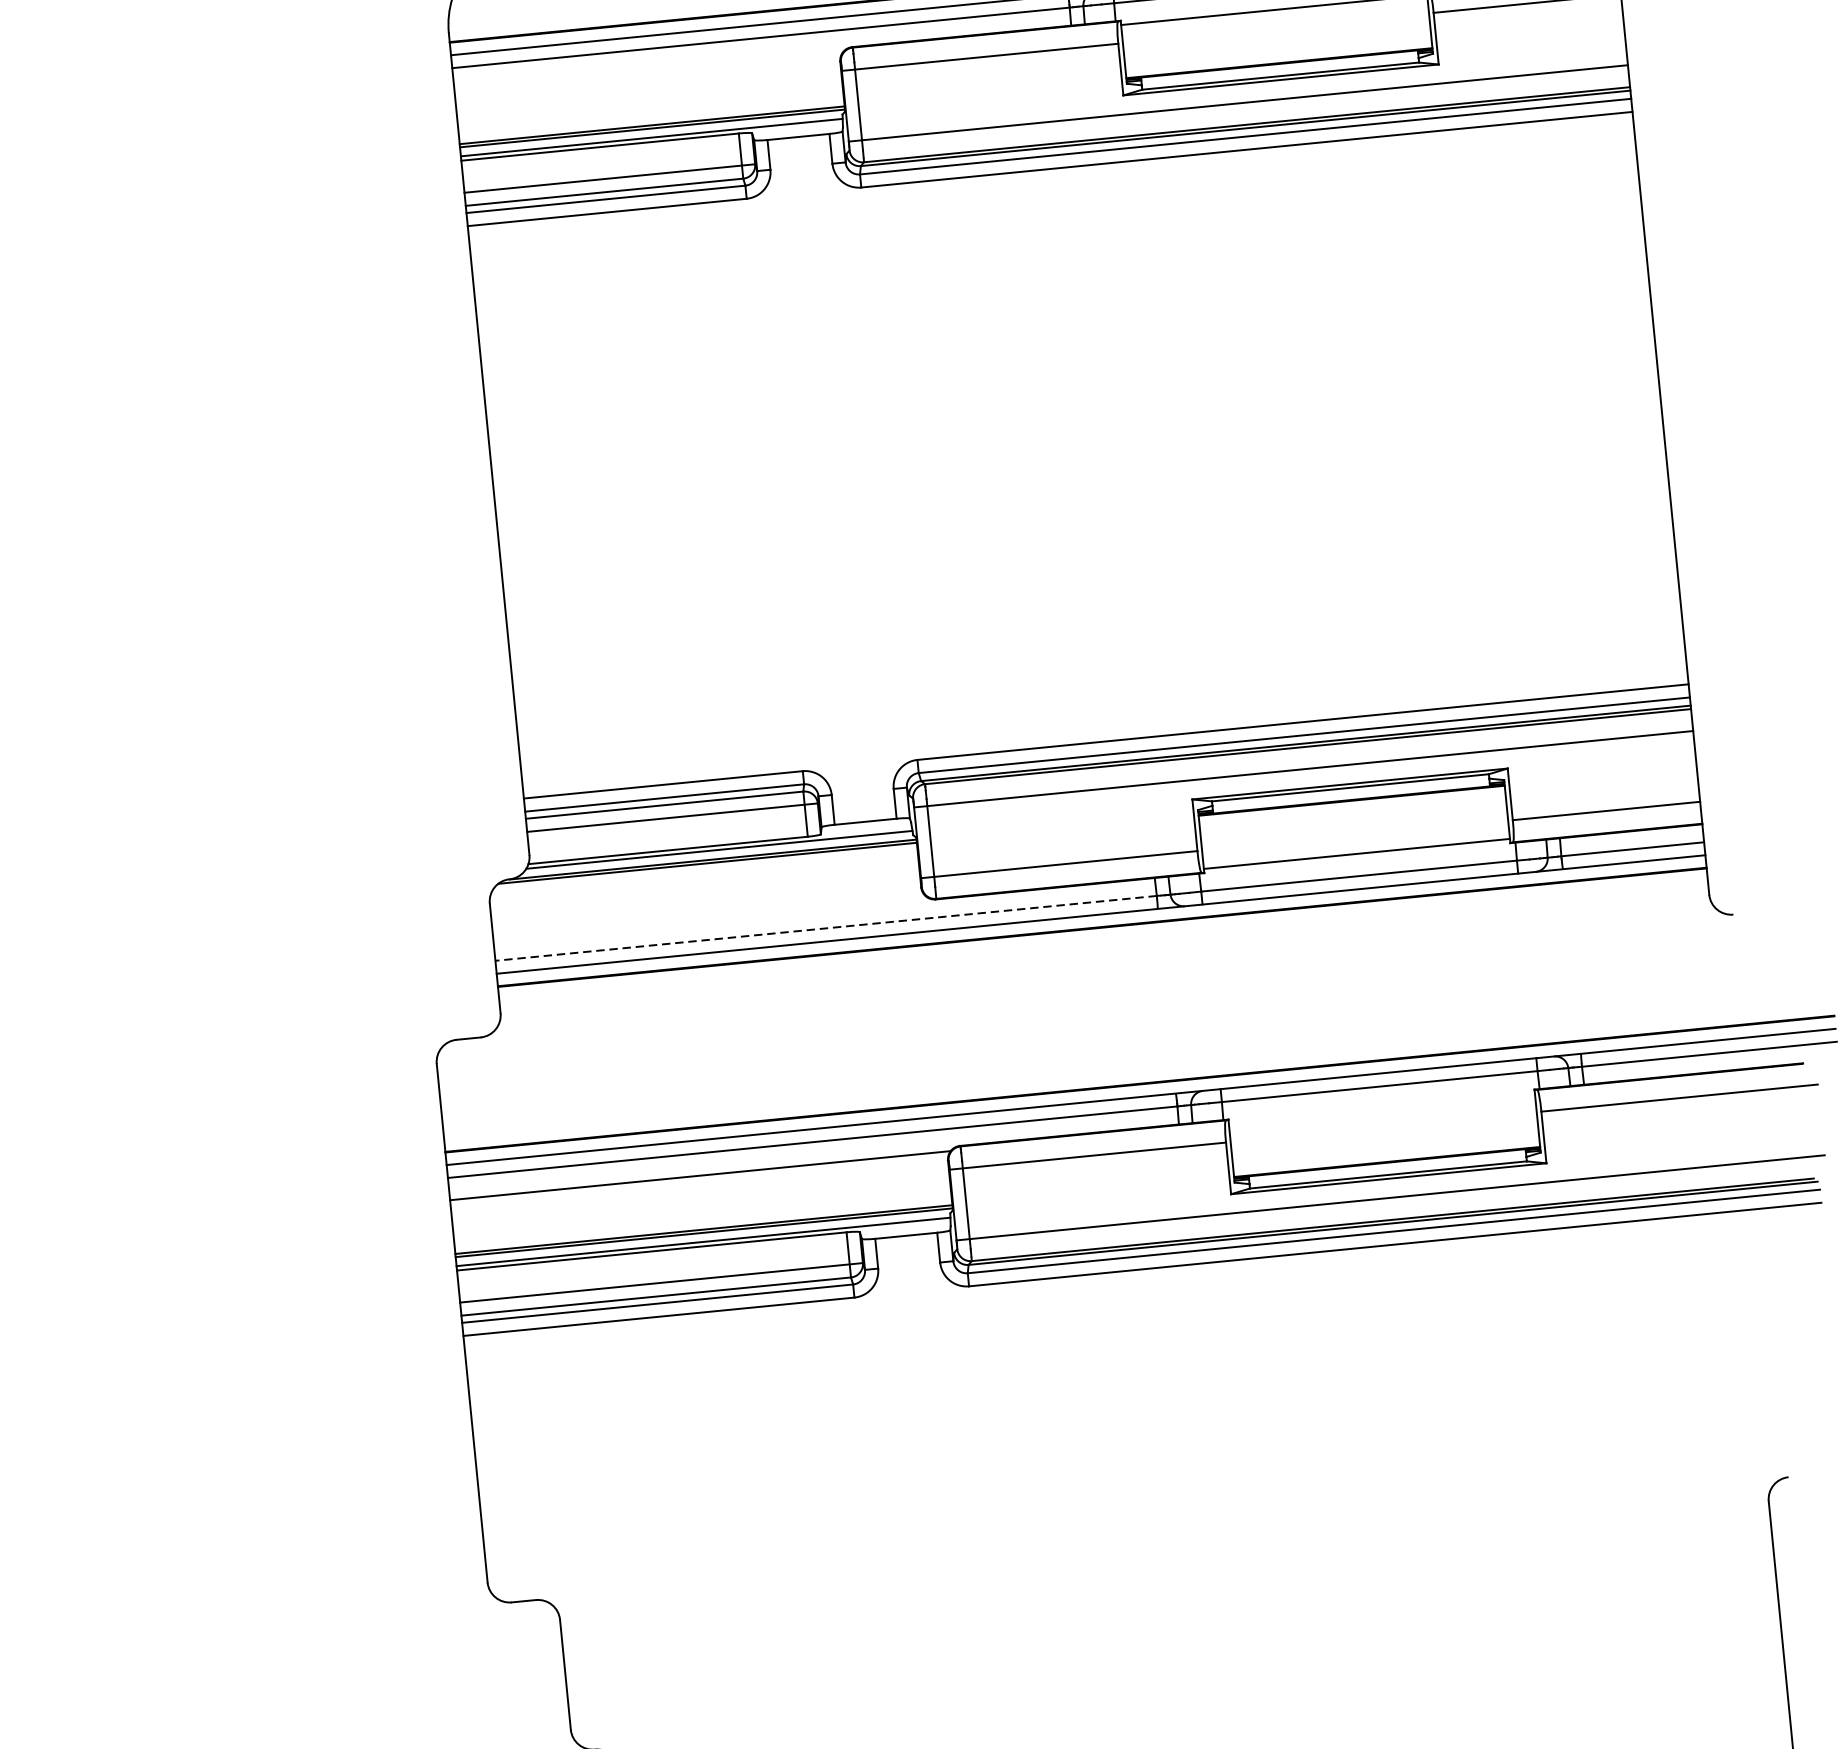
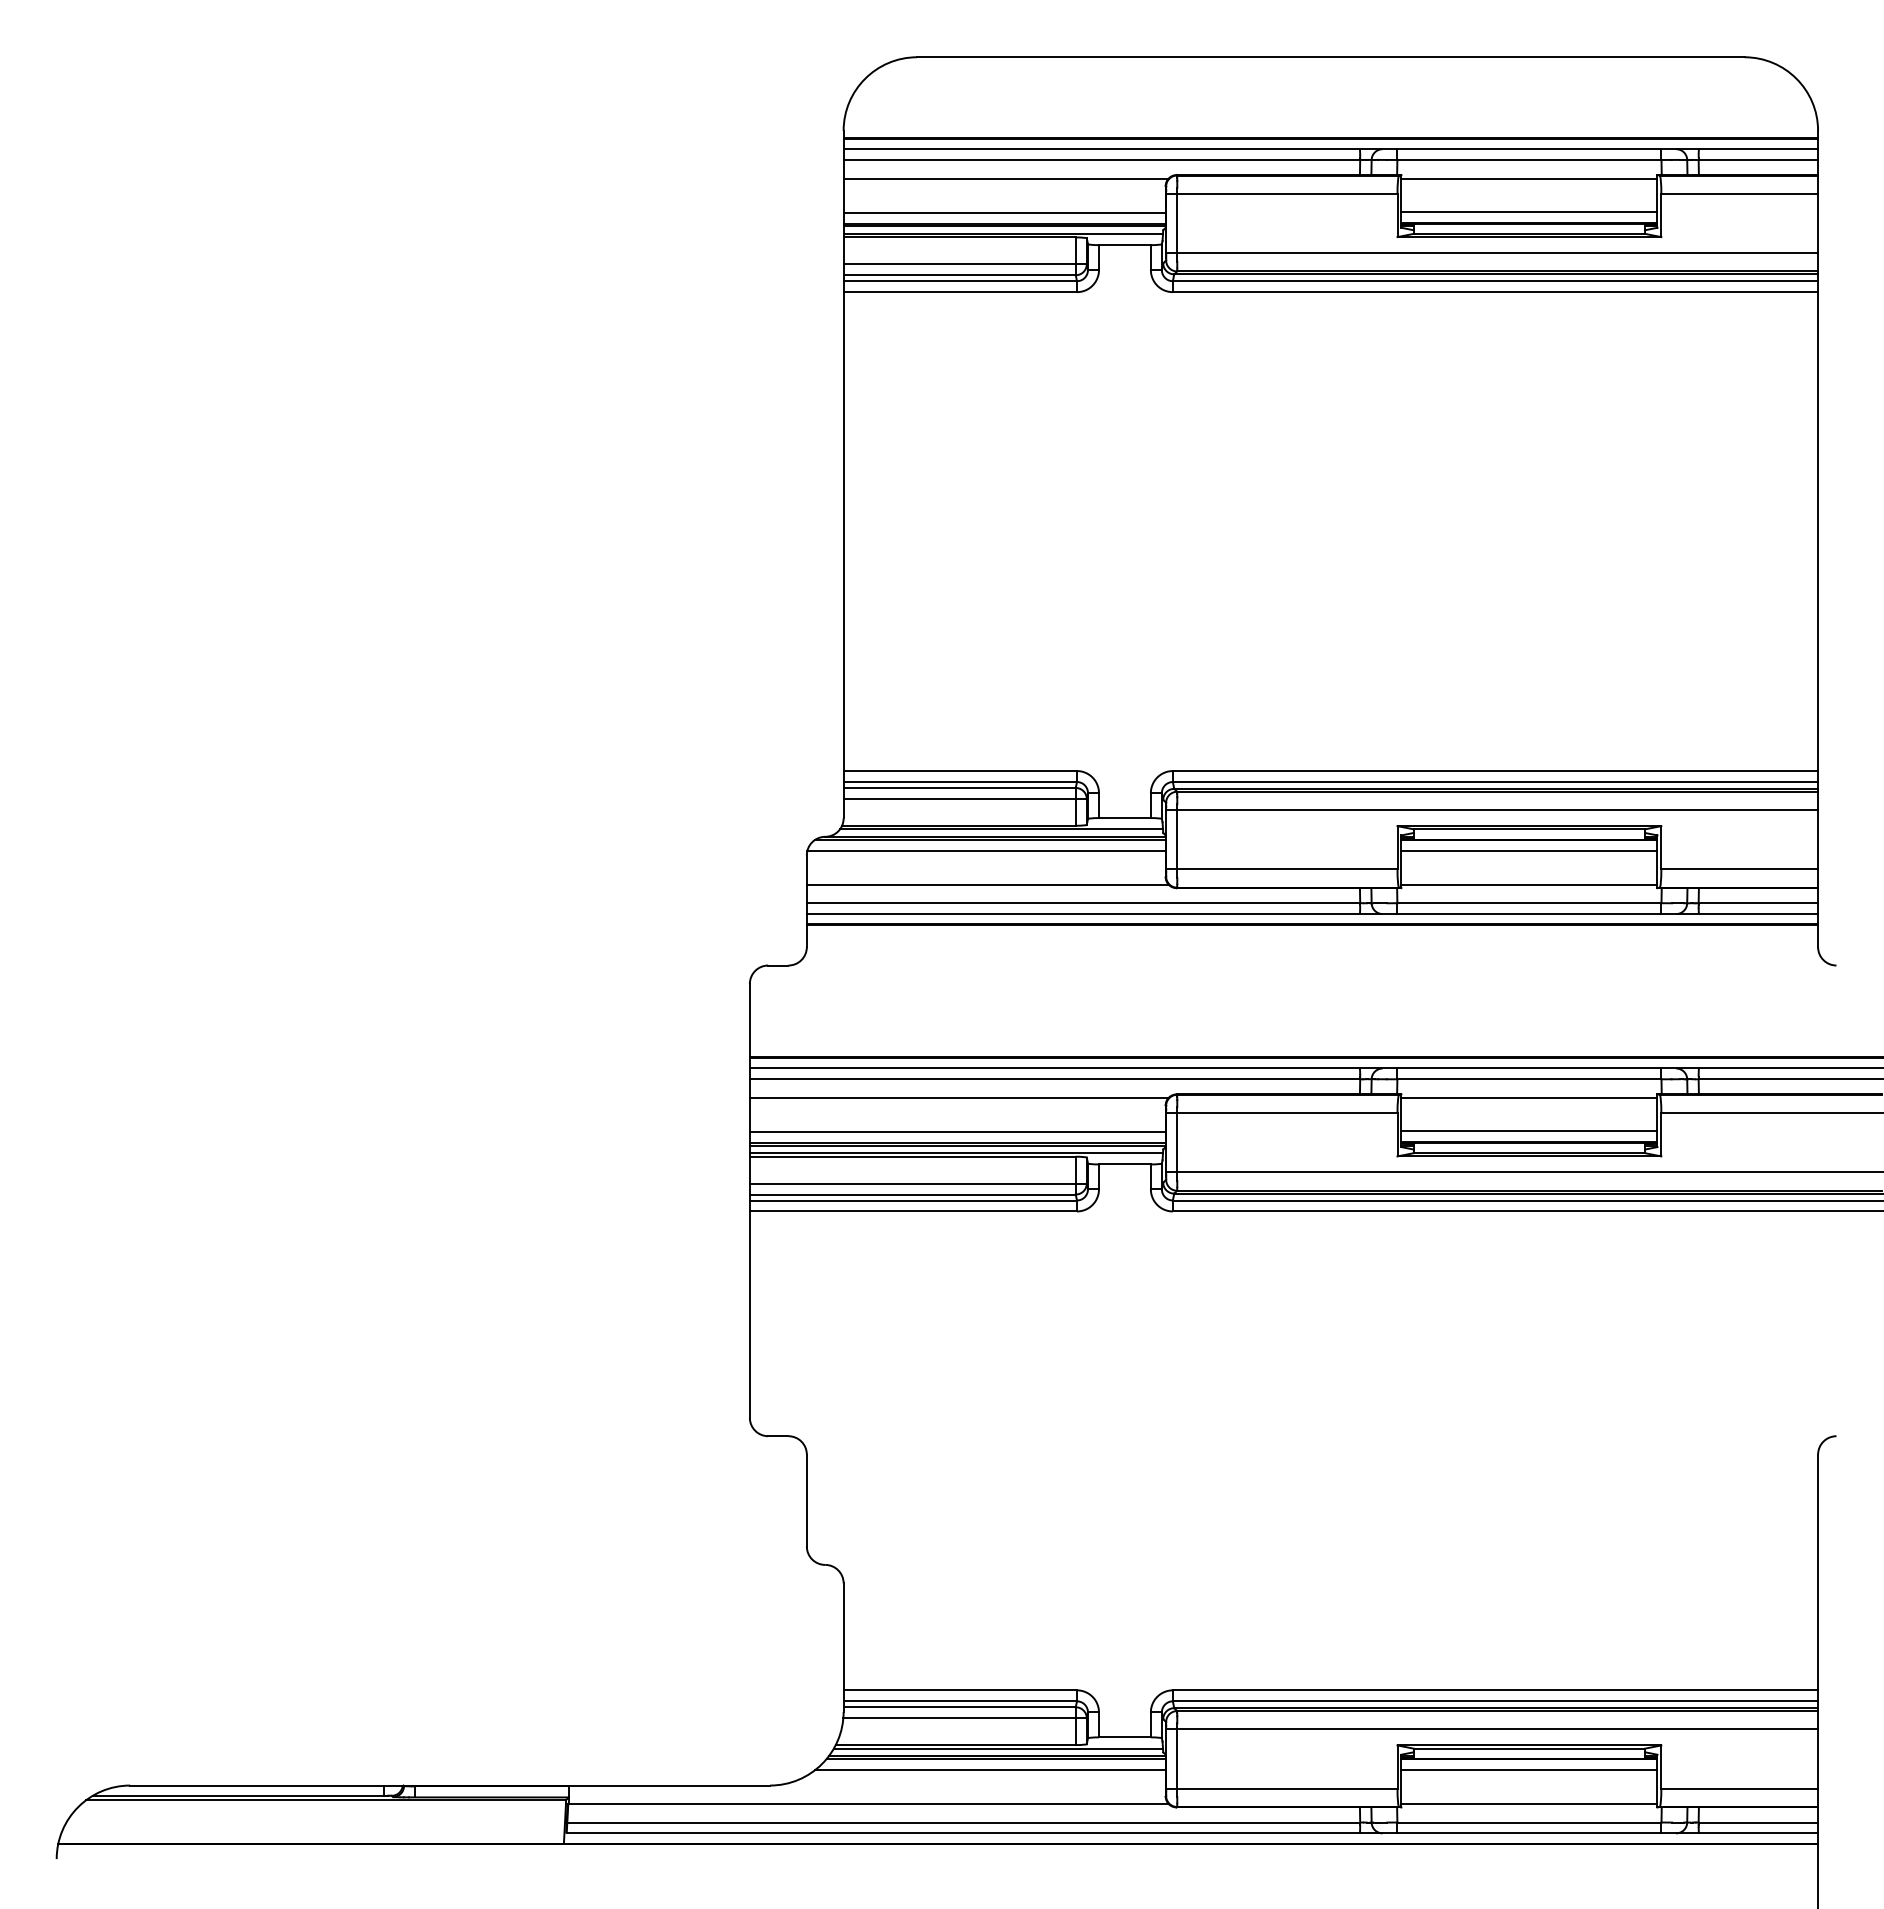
line: (1278, 50) -> (1529, 212), added
line: (647, 71) -> (1005, 178), added
line: (650, 112) -> (1004, 212), added
line: (1353, 814) -> (1529, 851), added
line: (703, 876) -> (986, 850), added
line: (709, 917) -> (987, 884), added
line: (826, 928) -> (1083, 903), dashed -> solid
line: (1381, 1108) -> (1529, 1097), added
line: (1385, 1148) -> (1529, 1131), added
line: (702, 1216) -> (957, 1131), added

